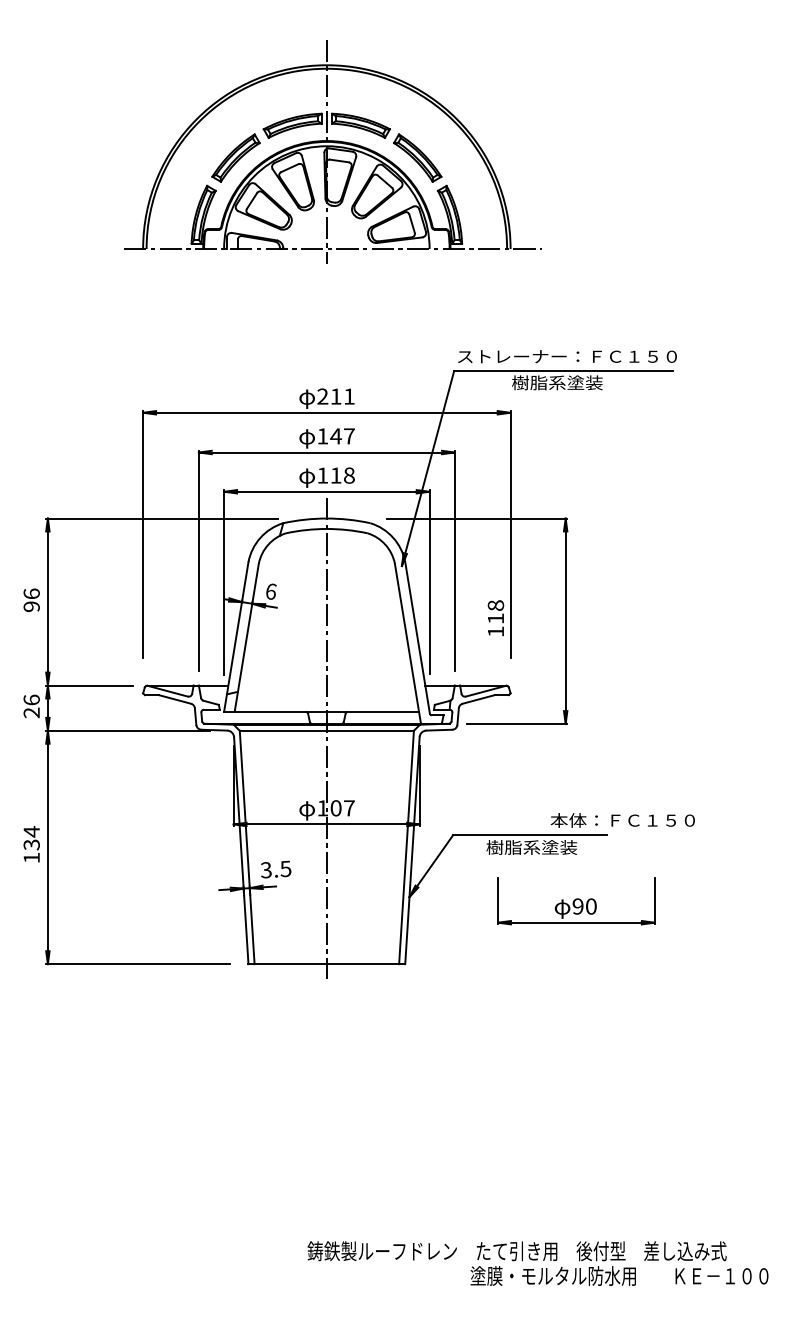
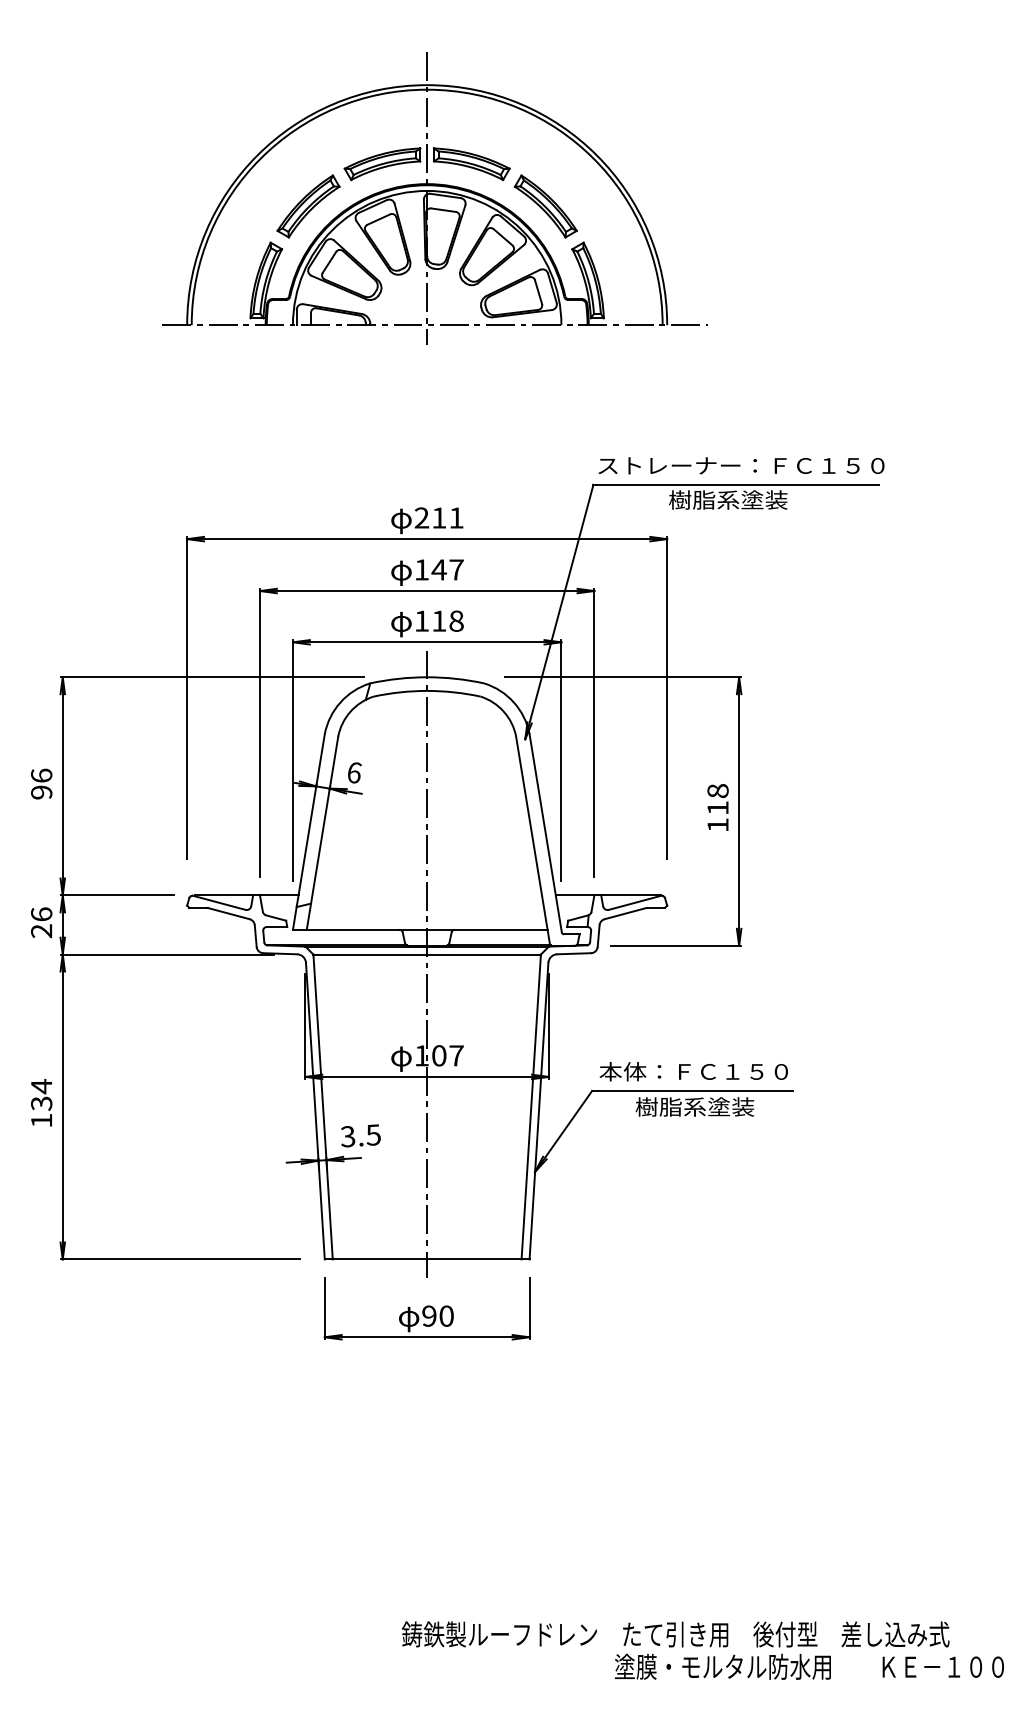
text: (495, 618) -> (717, 807), moved
text: (622, 820) -> (693, 1071), moved
part: (575, 900) -> (426, 1308), moved

